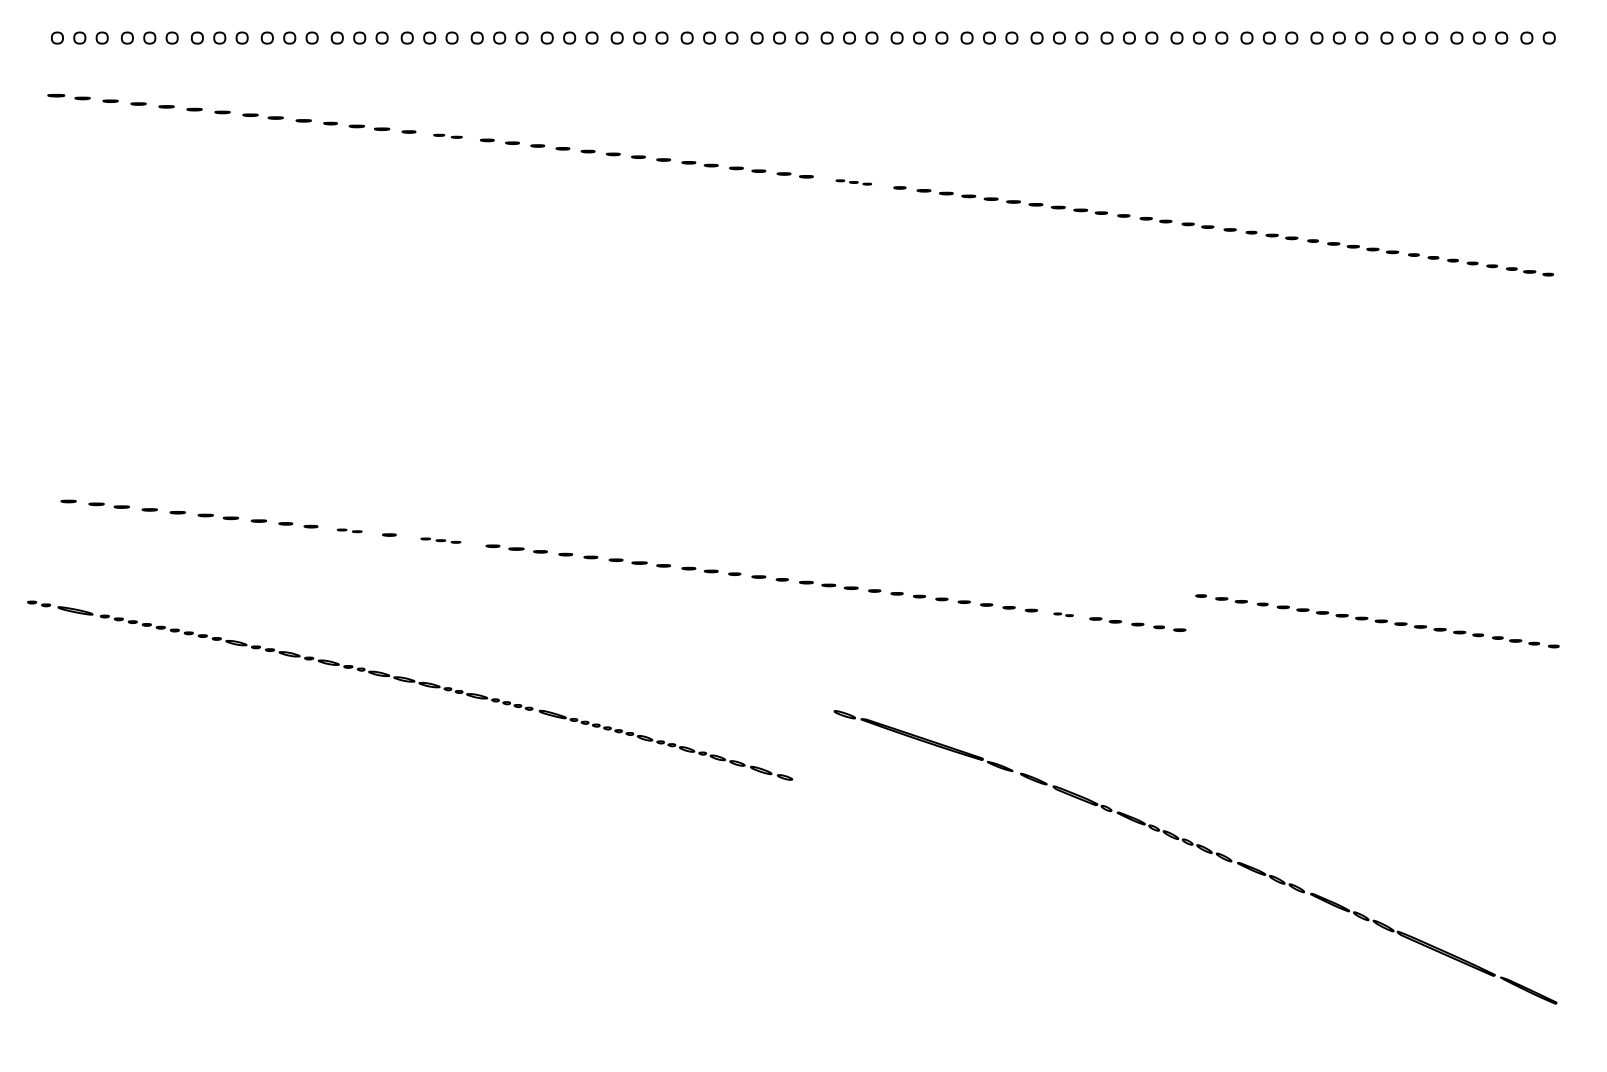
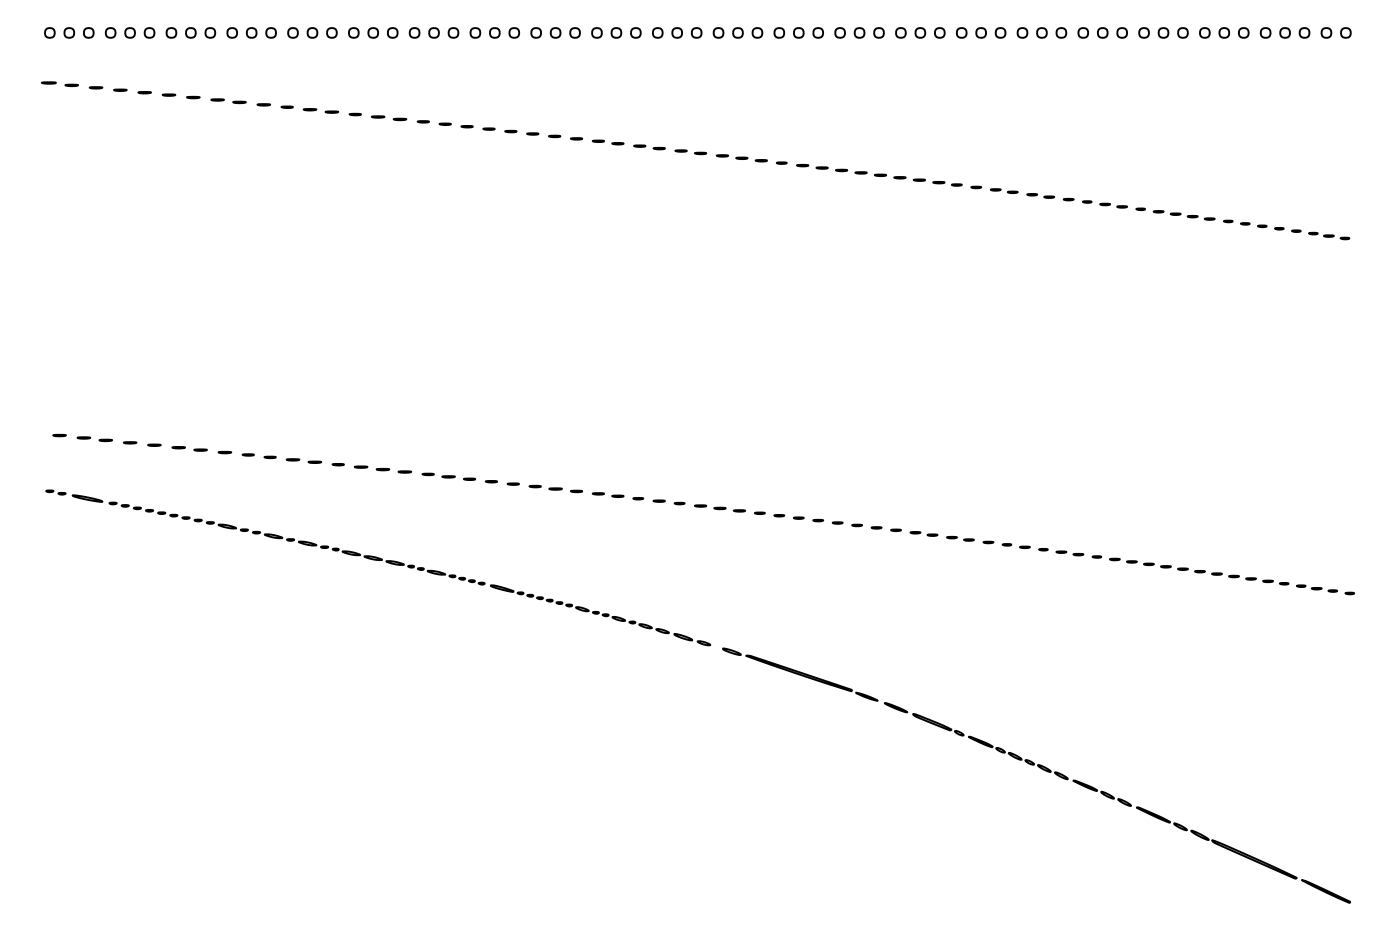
part: (448, 136) -> (389, 118), size x1.43
part: (853, 182) -> (741, 158), size x1.67
part: (349, 530) -> (303, 460), size x1.67
part: (440, 540) -> (382, 469), size x1.67
part: (1063, 614) -> (923, 533), size x1.67
part: (1377, 621) -> (1196, 571), moved
part: (410, 682) -> (378, 560), moved
part: (1198, 849) -> (1039, 768), moved

